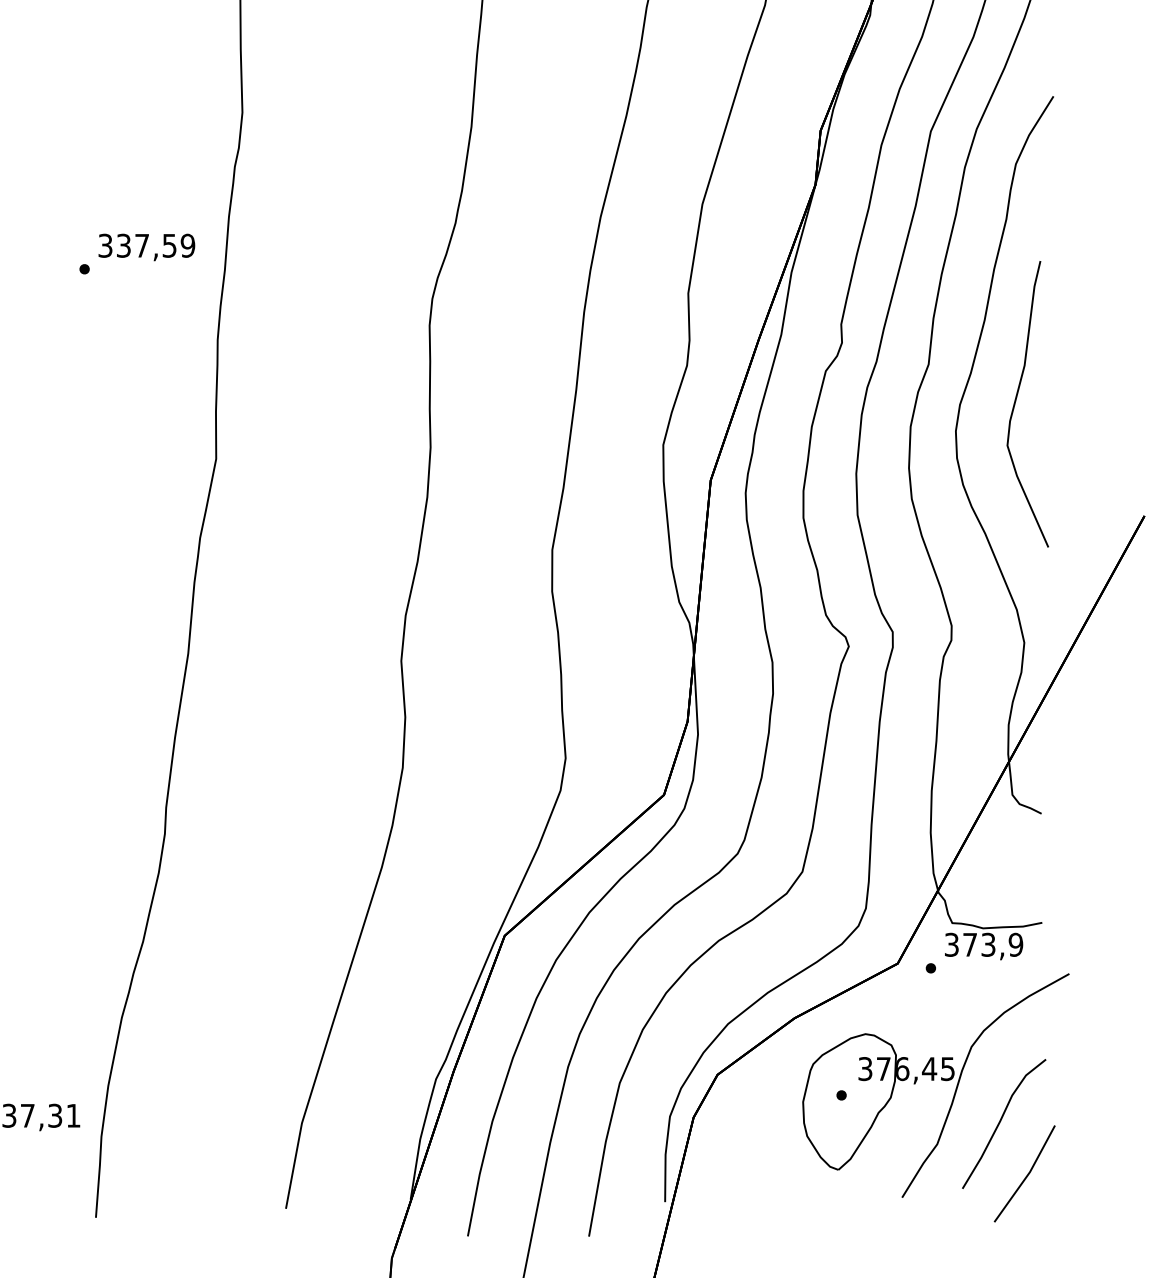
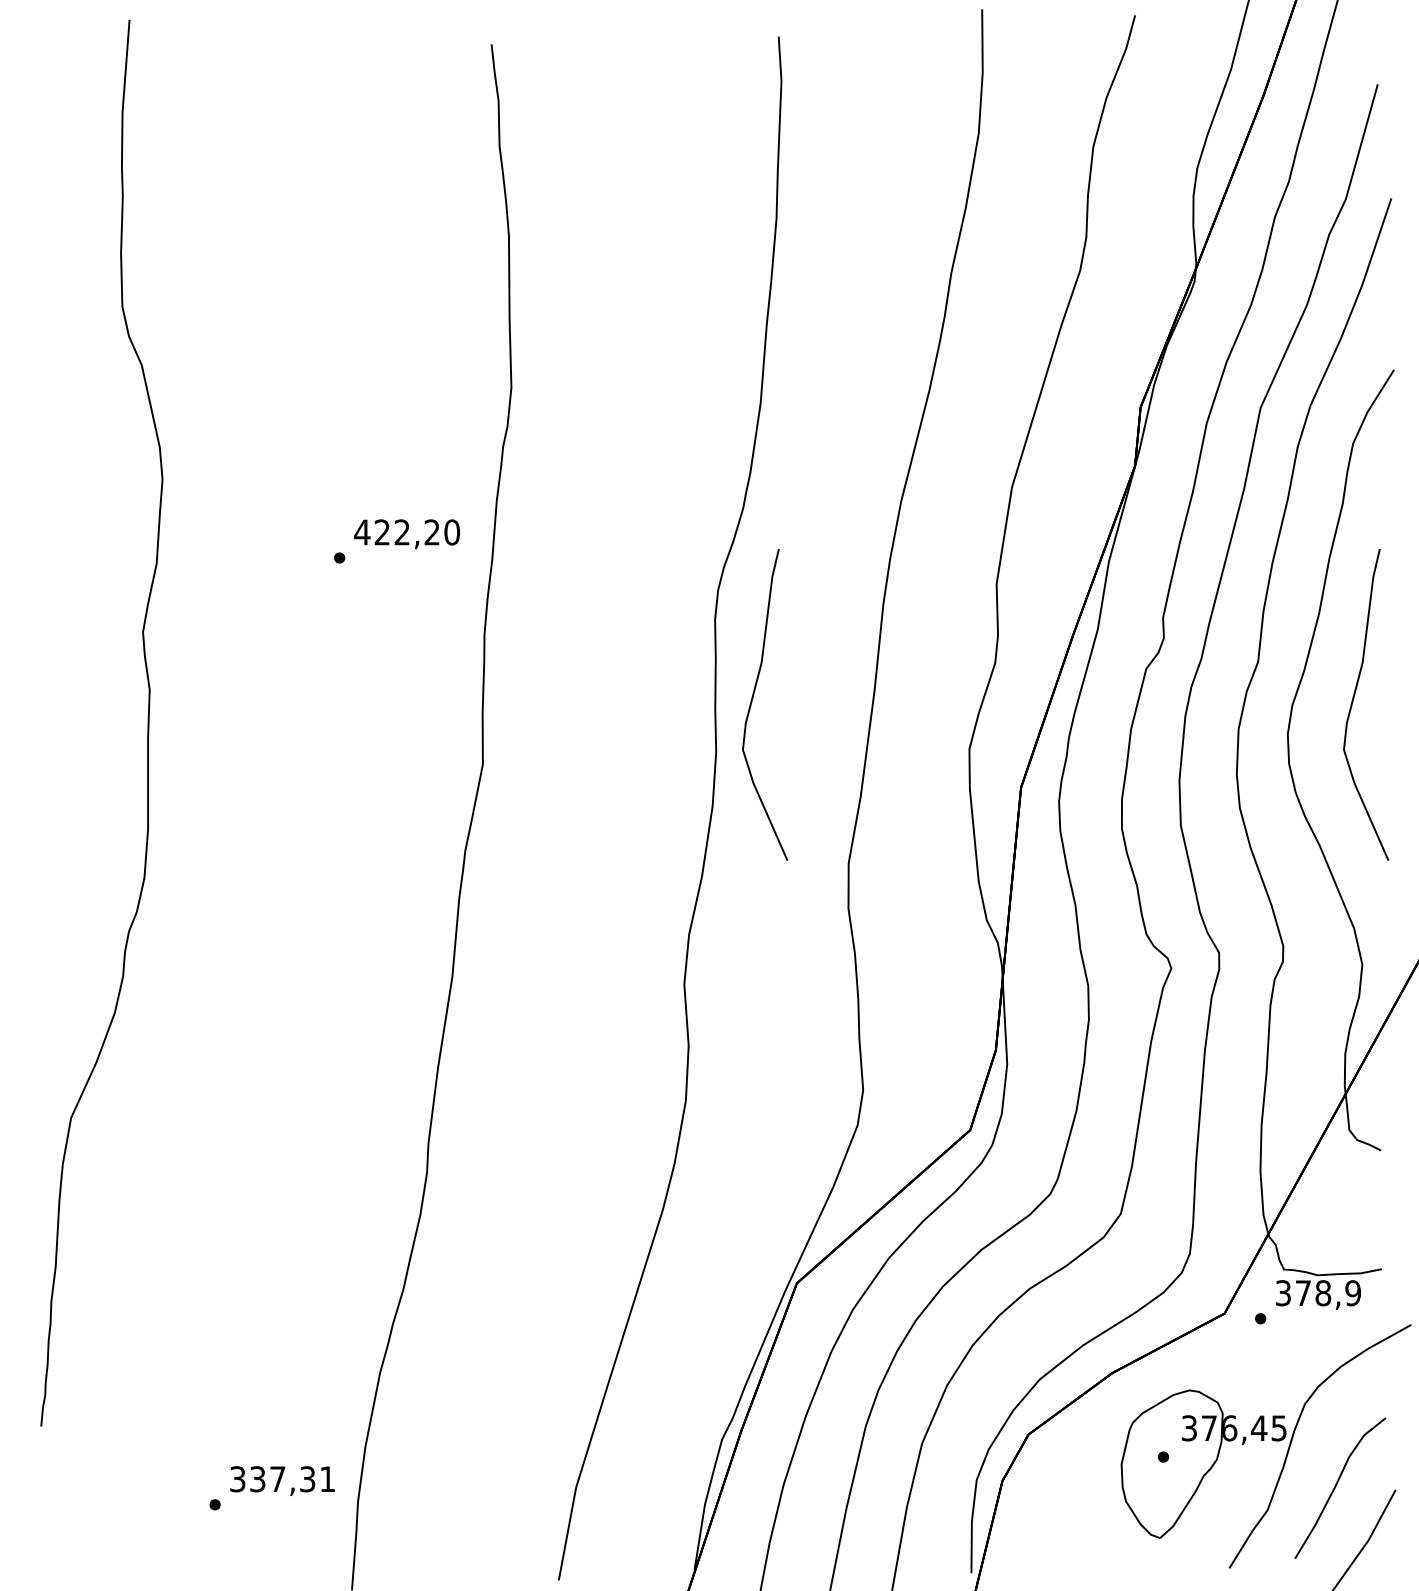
text: (146, 245) -> (407, 532), 337,59 -> 422,20
curve: (463, 402) -> (752, 702), added
text: (988, 945) -> (1323, 1293), 373,9 -> 378,9

